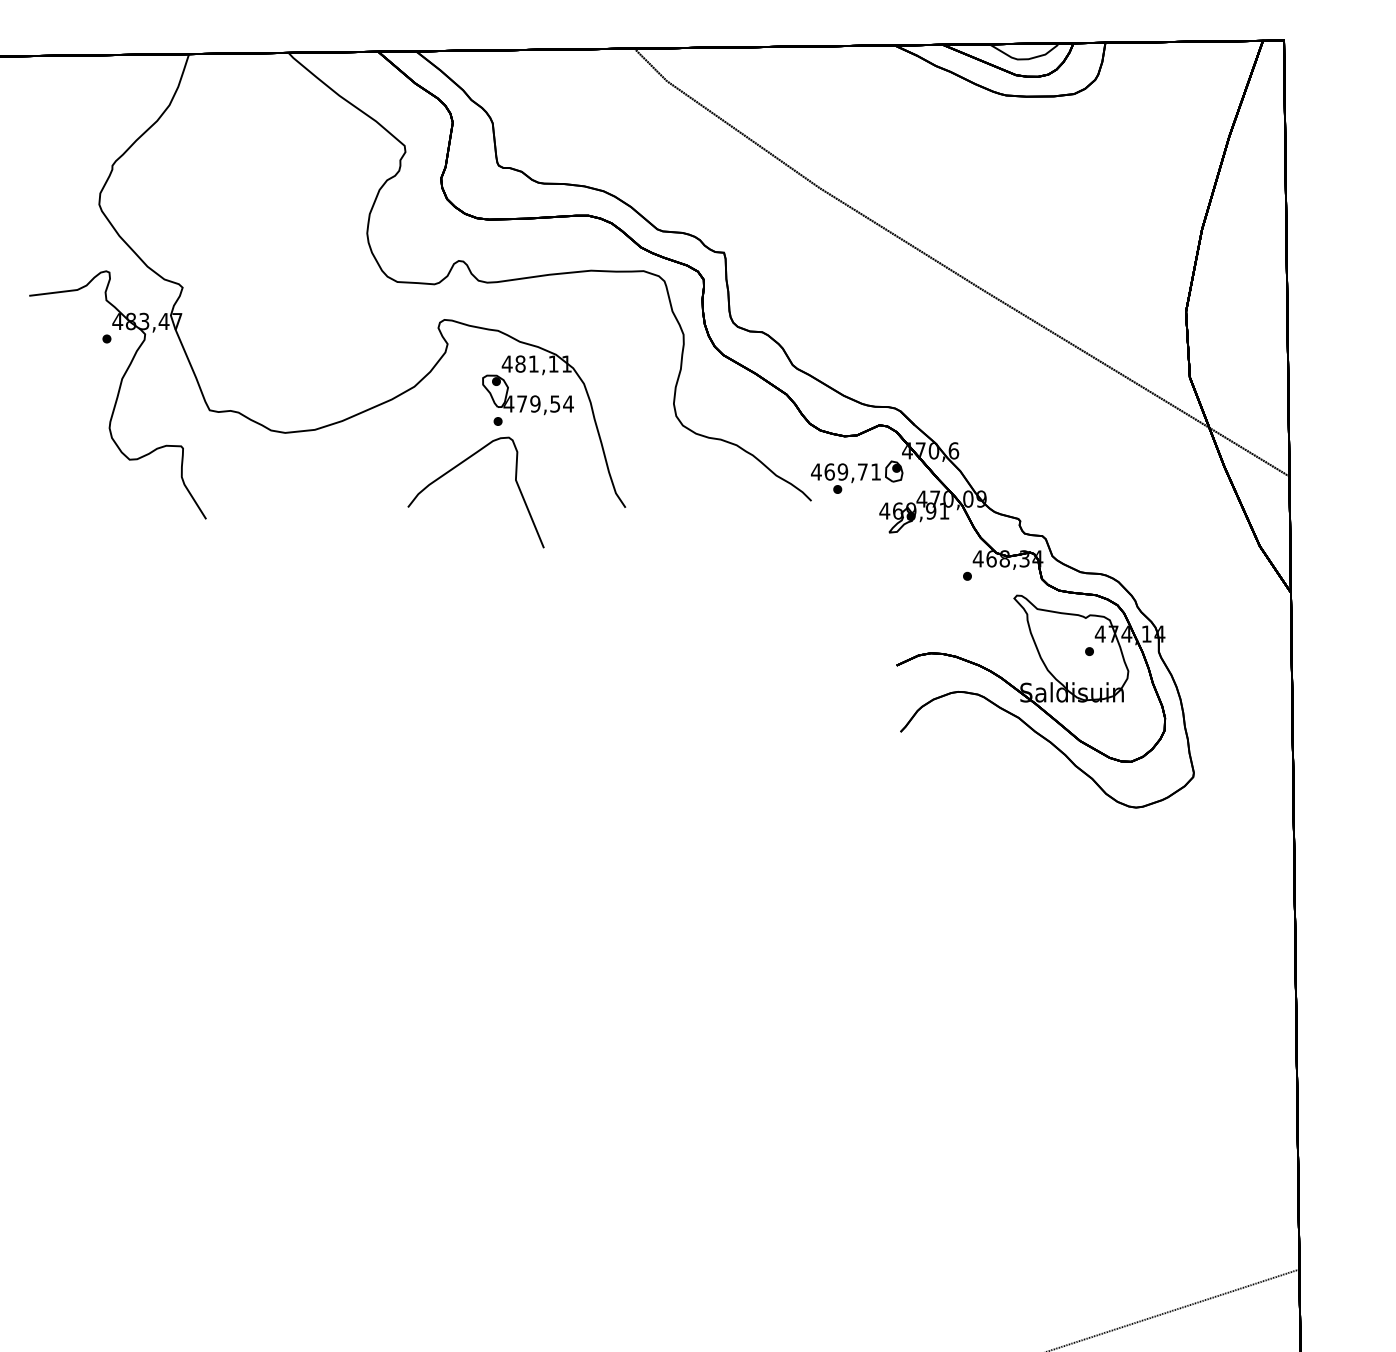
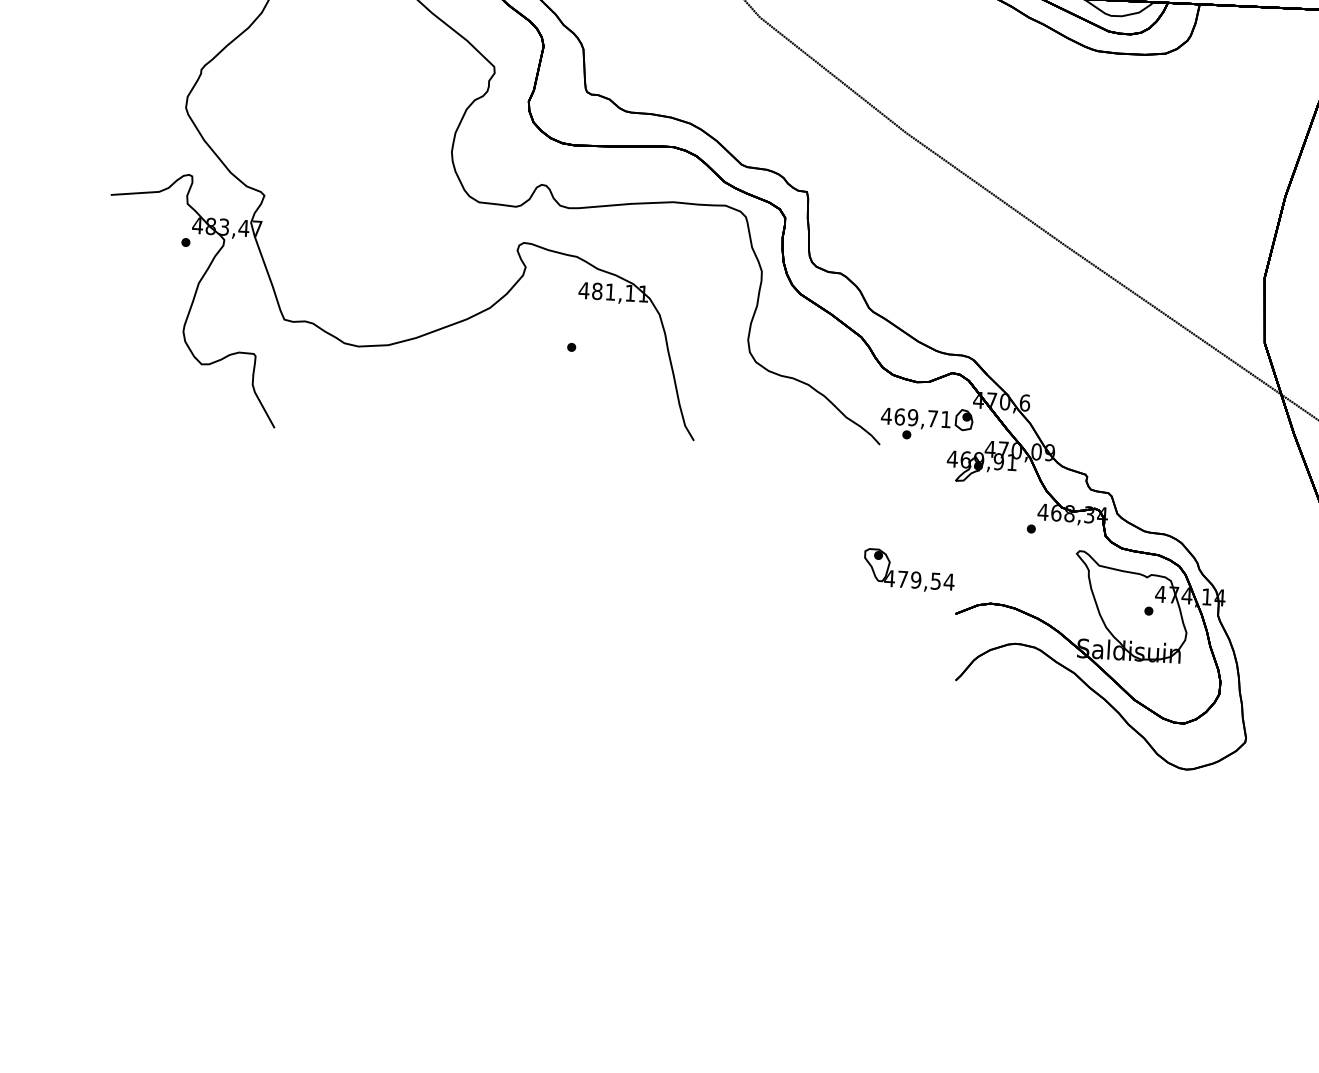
part: (527, 394) -> (908, 570), moved
curve: (455, 468) -> (526, 391), removed

